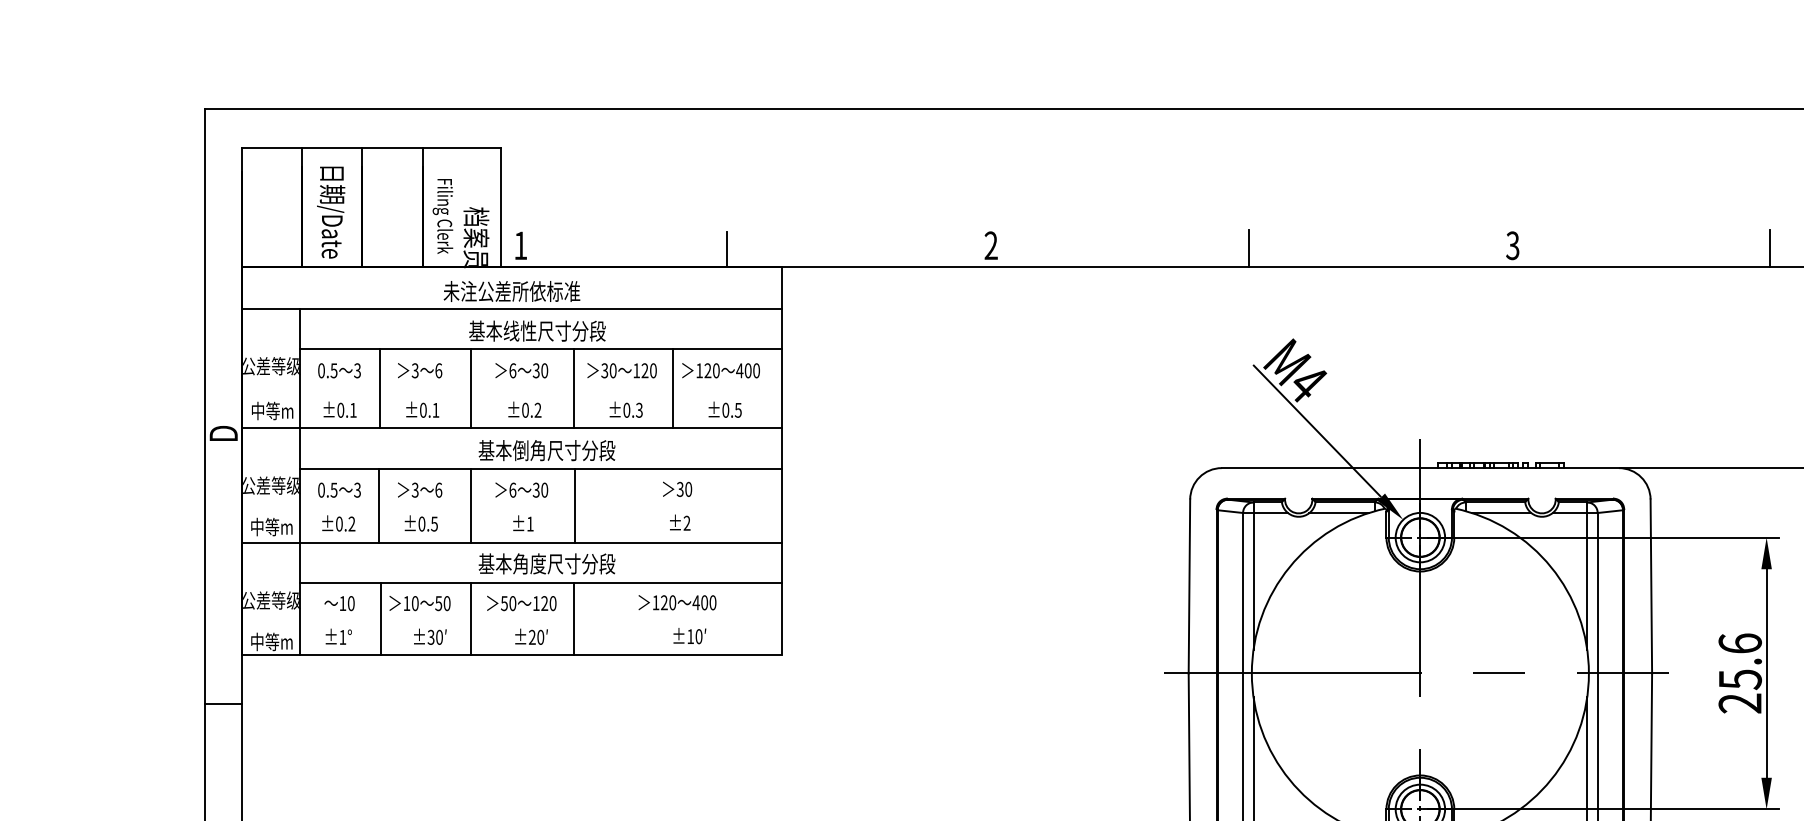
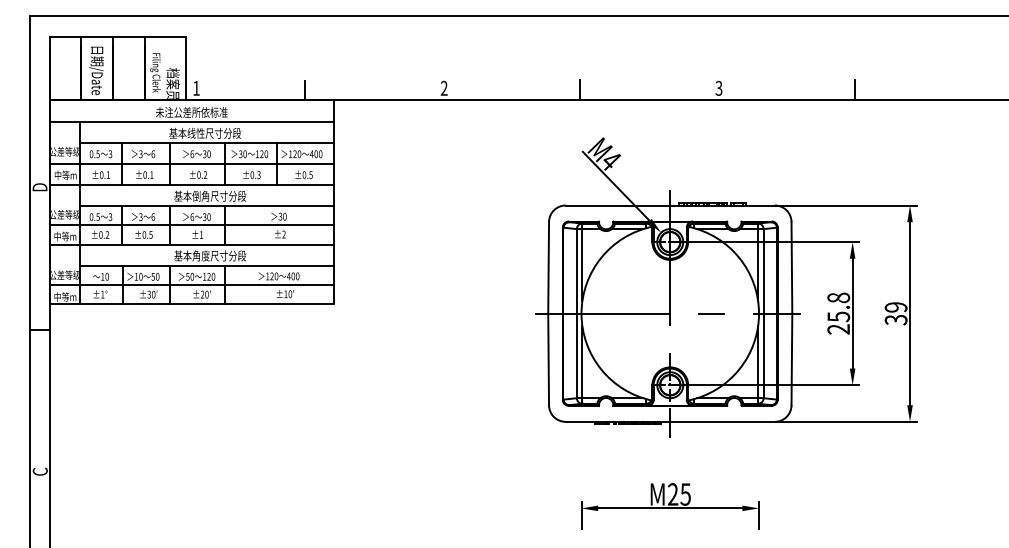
line: (511, 388) -> (191, 163), added
line: (511, 504) -> (191, 224), added
line: (511, 620) -> (191, 285), added
text: (1739, 642) -> (838, 297), 25.6 -> 25.8

